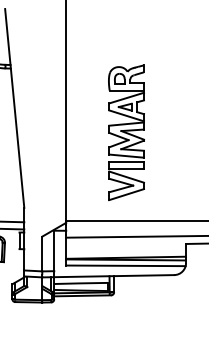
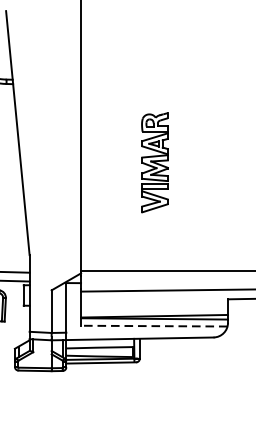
part: (126, 132) -> (154, 162), size x0.6
line: (125, 265) -> (153, 325), solid -> dashed

